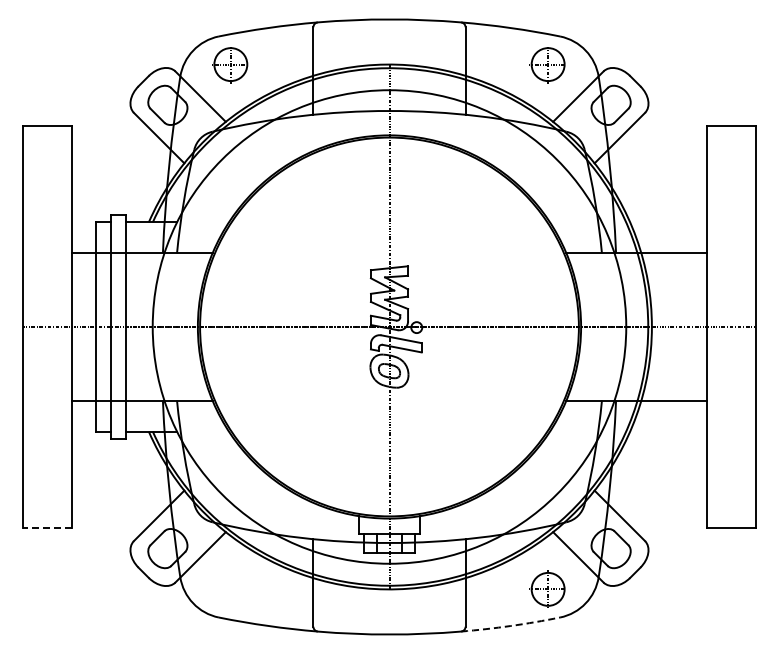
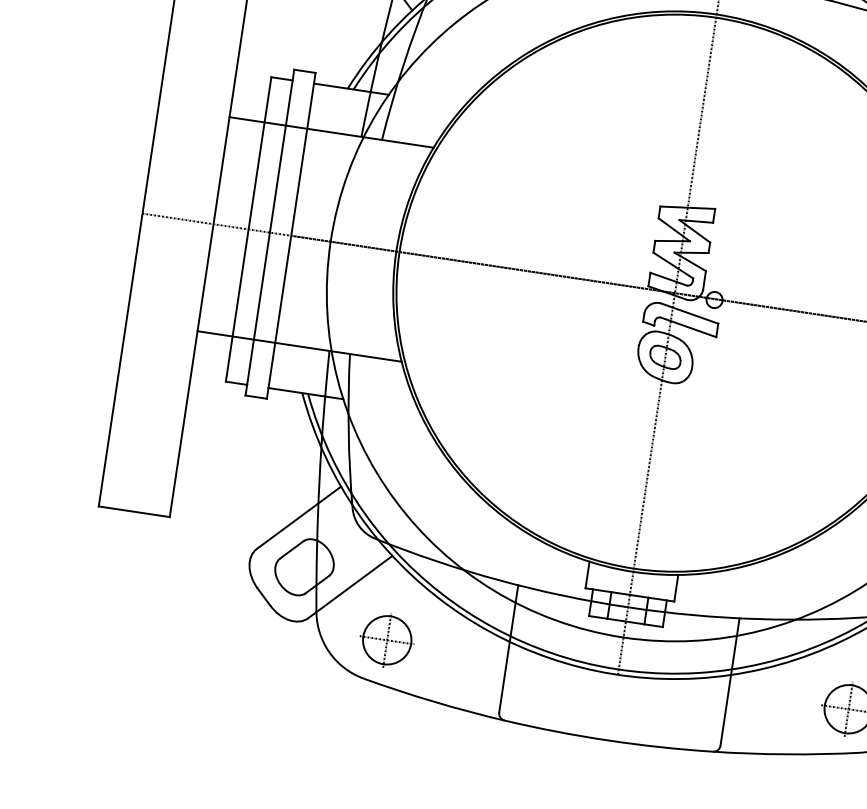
line: (47, 528) -> (133, 511), dashed -> solid
part: (230, 588) -> (386, 638), added
arc: (510, 625) -> (786, 753), dashed -> solid

